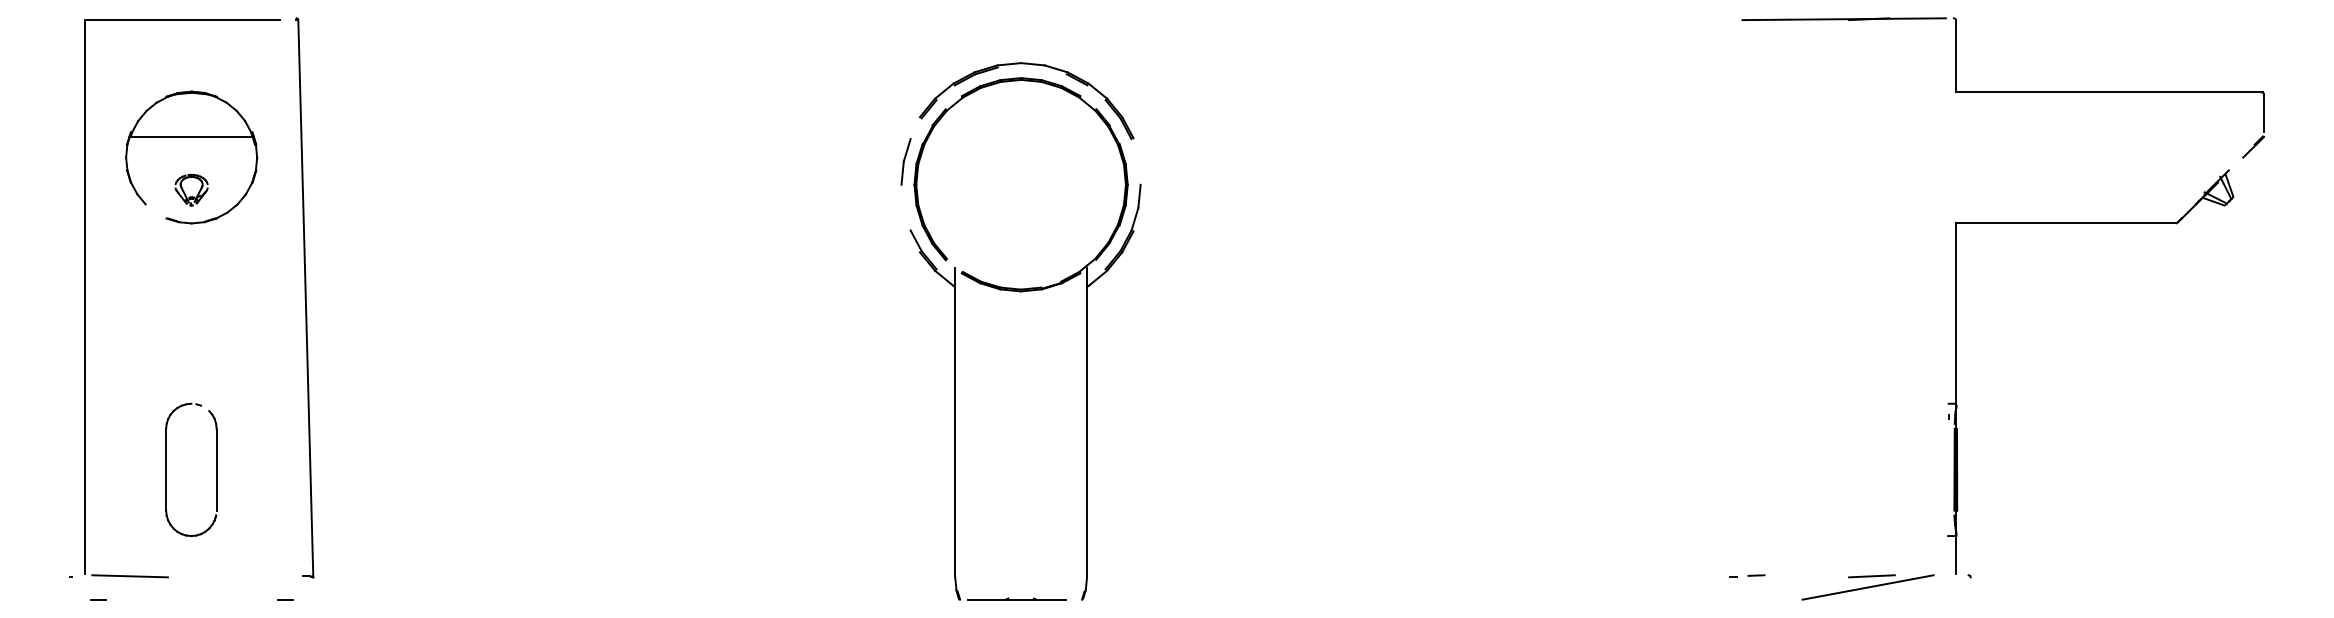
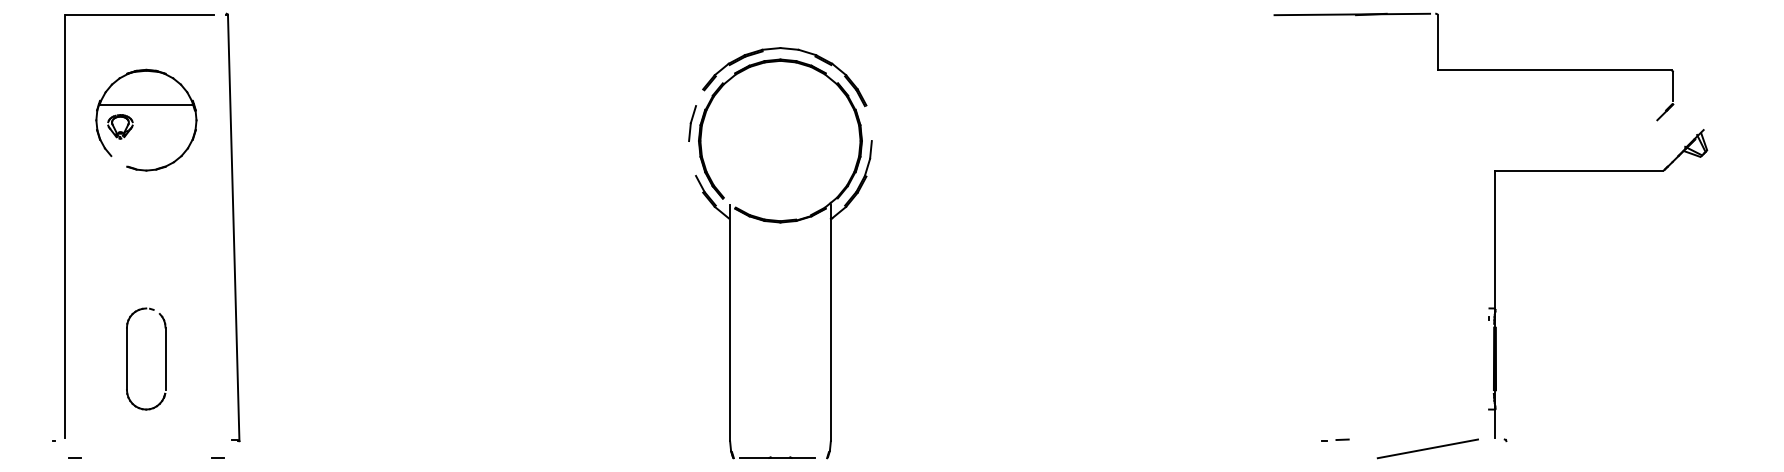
part: (2002, 87) -> (1473, 66), moved
part: (191, 189) -> (120, 126), moved
line: (129, 576) -> (98, 440), removed
line: (1871, 576) -> (1430, 440), removed

